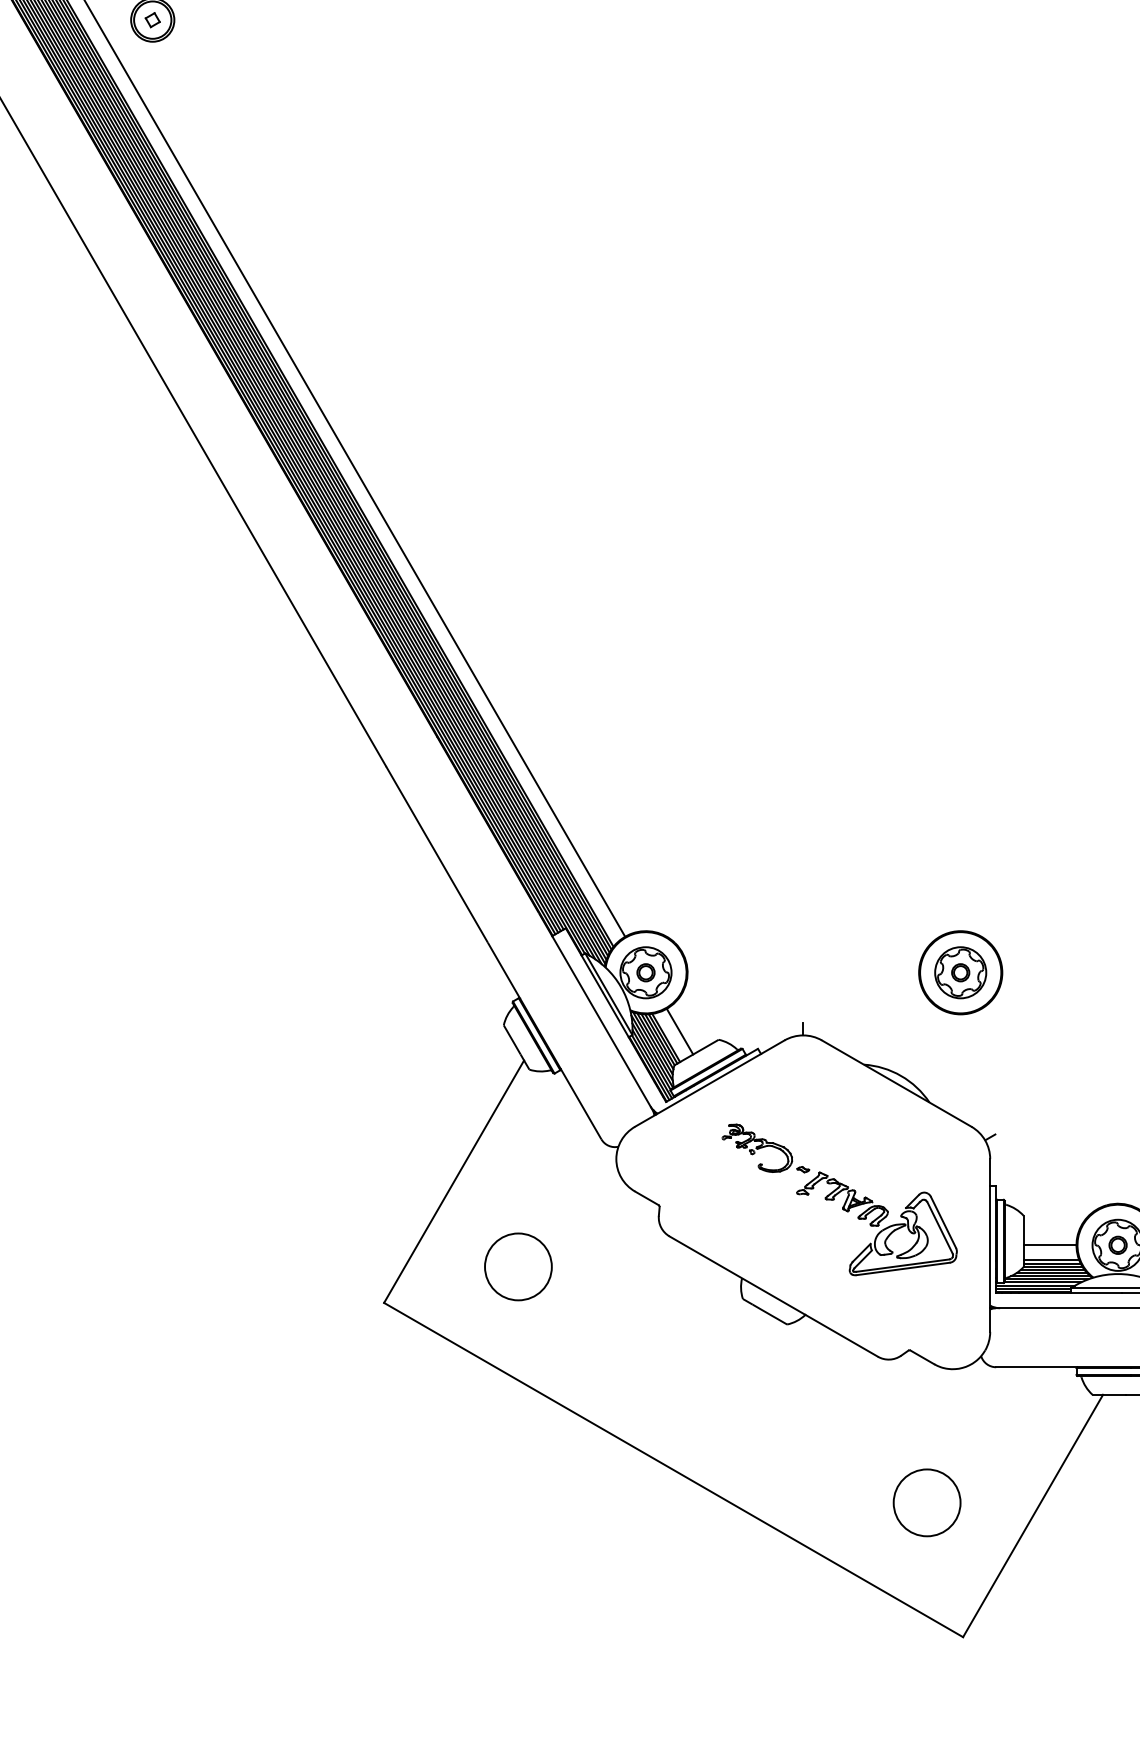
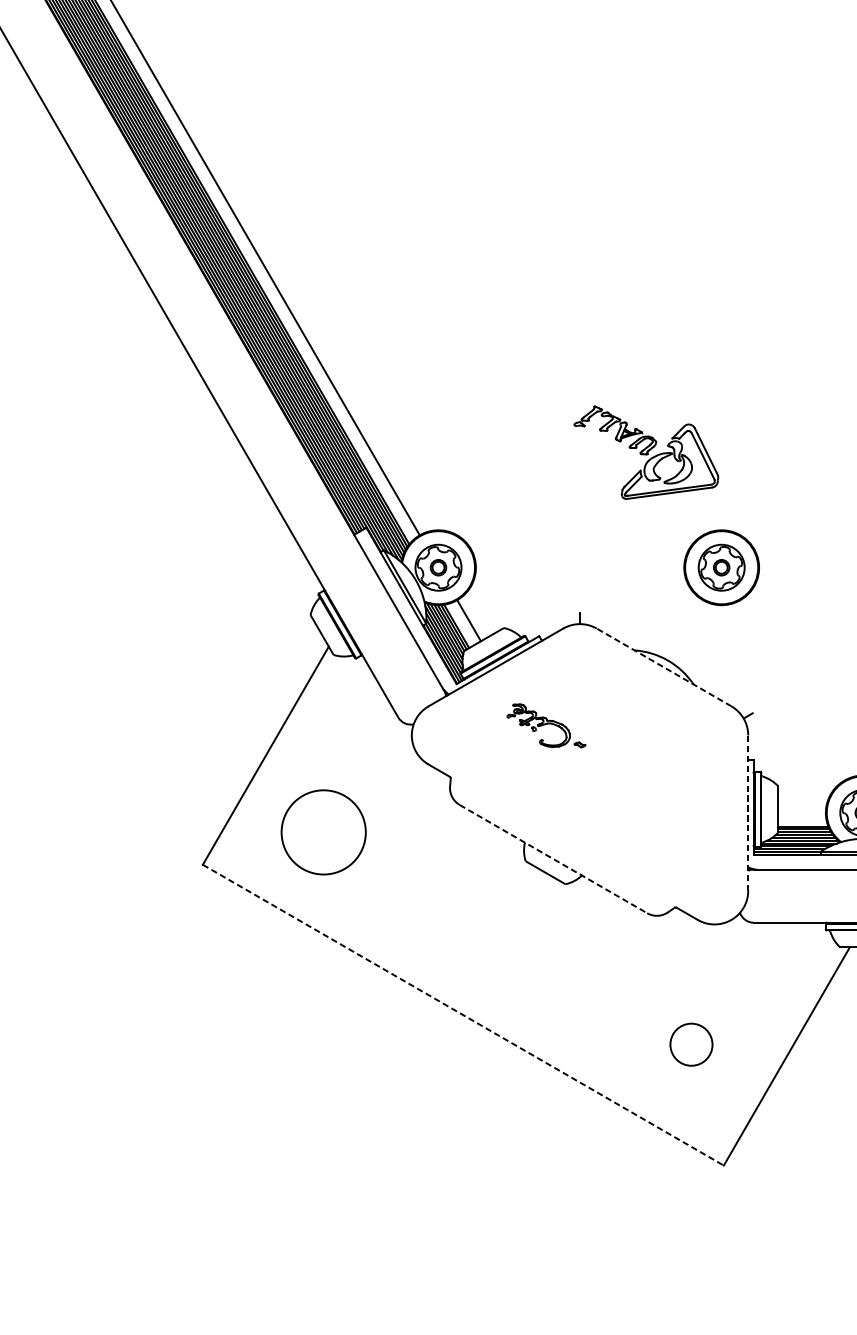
line: (896, 1083) -> (663, 667), solid -> dashed
part: (876, 1223) -> (645, 452), moved
line: (990, 1245) -> (748, 813), solid -> dashed
line: (1049, 1245) -> (801, 813), removed
circle: (518, 1266) -> (323, 832), size x1.4
line: (774, 1296) -> (554, 859), solid -> dashed
line: (674, 1470) -> (464, 1015), solid -> dashed
circle: (926, 1502) -> (690, 1044), size x0.7

